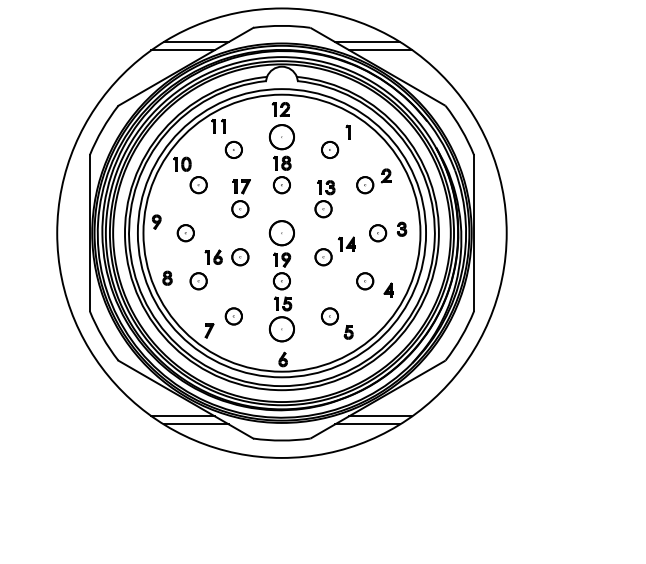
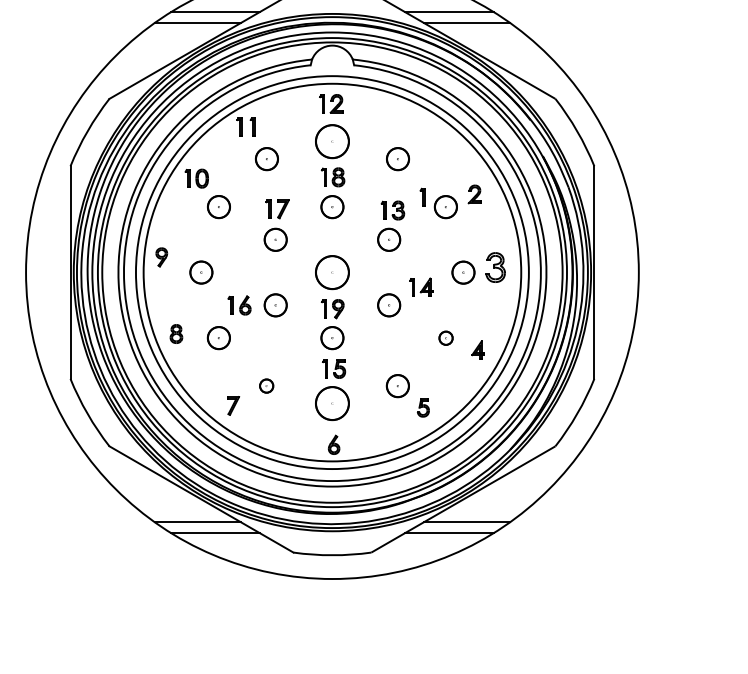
part: (347, 131) -> (421, 196), moved
part: (402, 228) -> (496, 266), size x1.6
part: (365, 281) -> (446, 338), size x0.6
part: (233, 316) -> (266, 386), size x0.6

